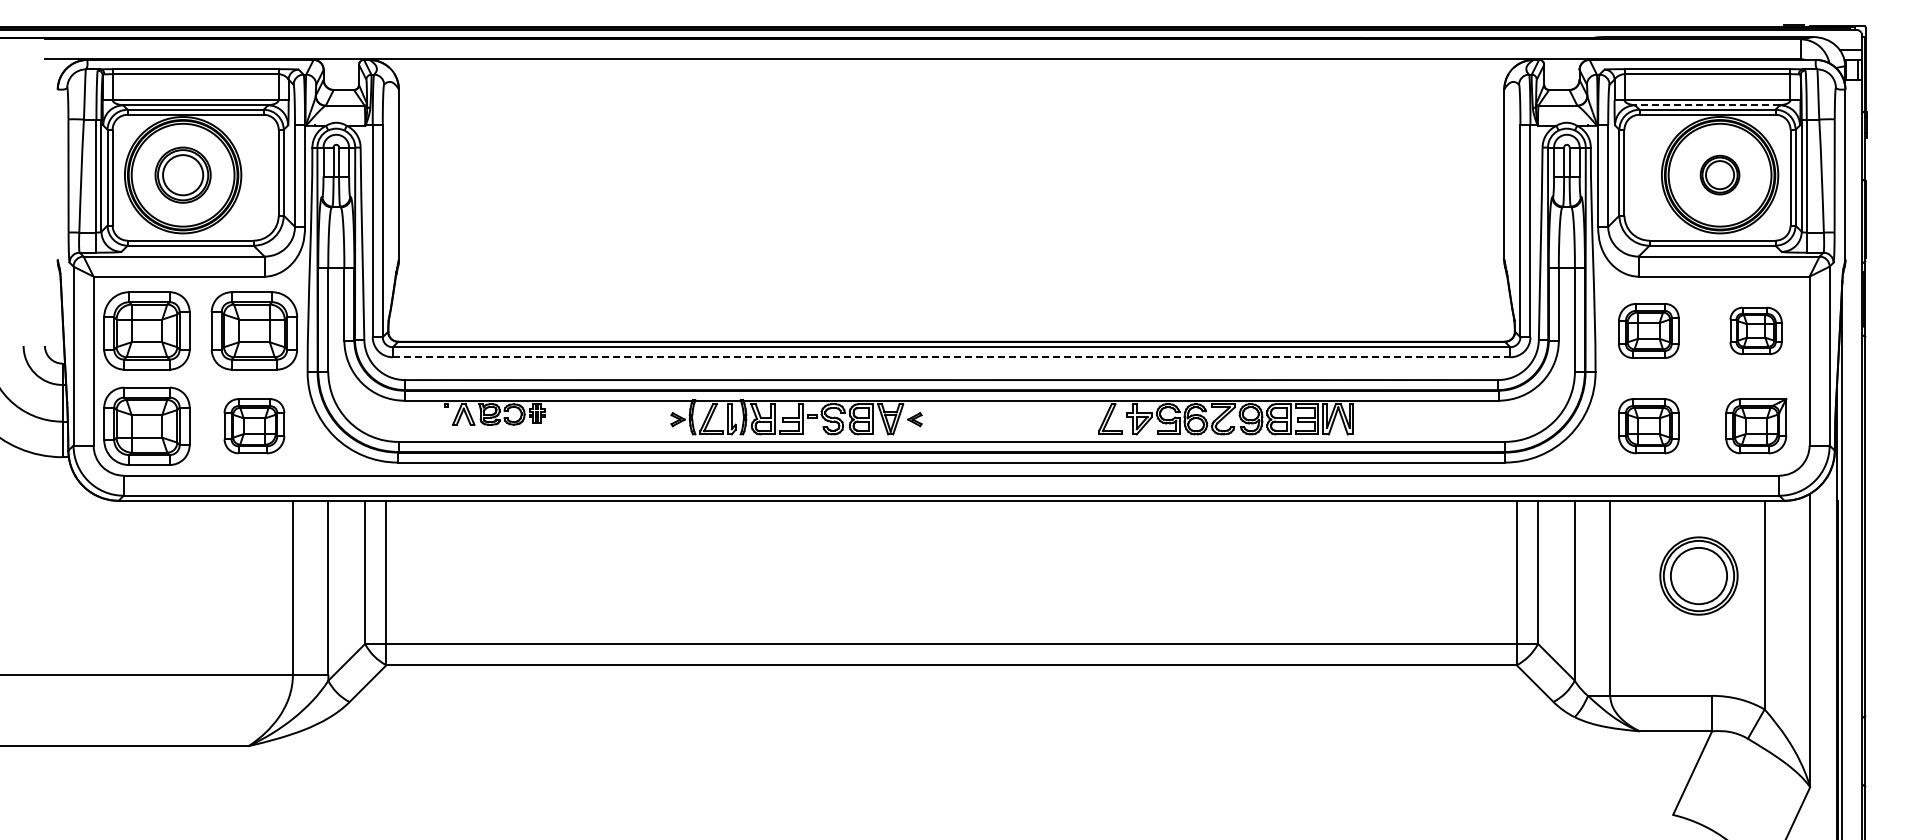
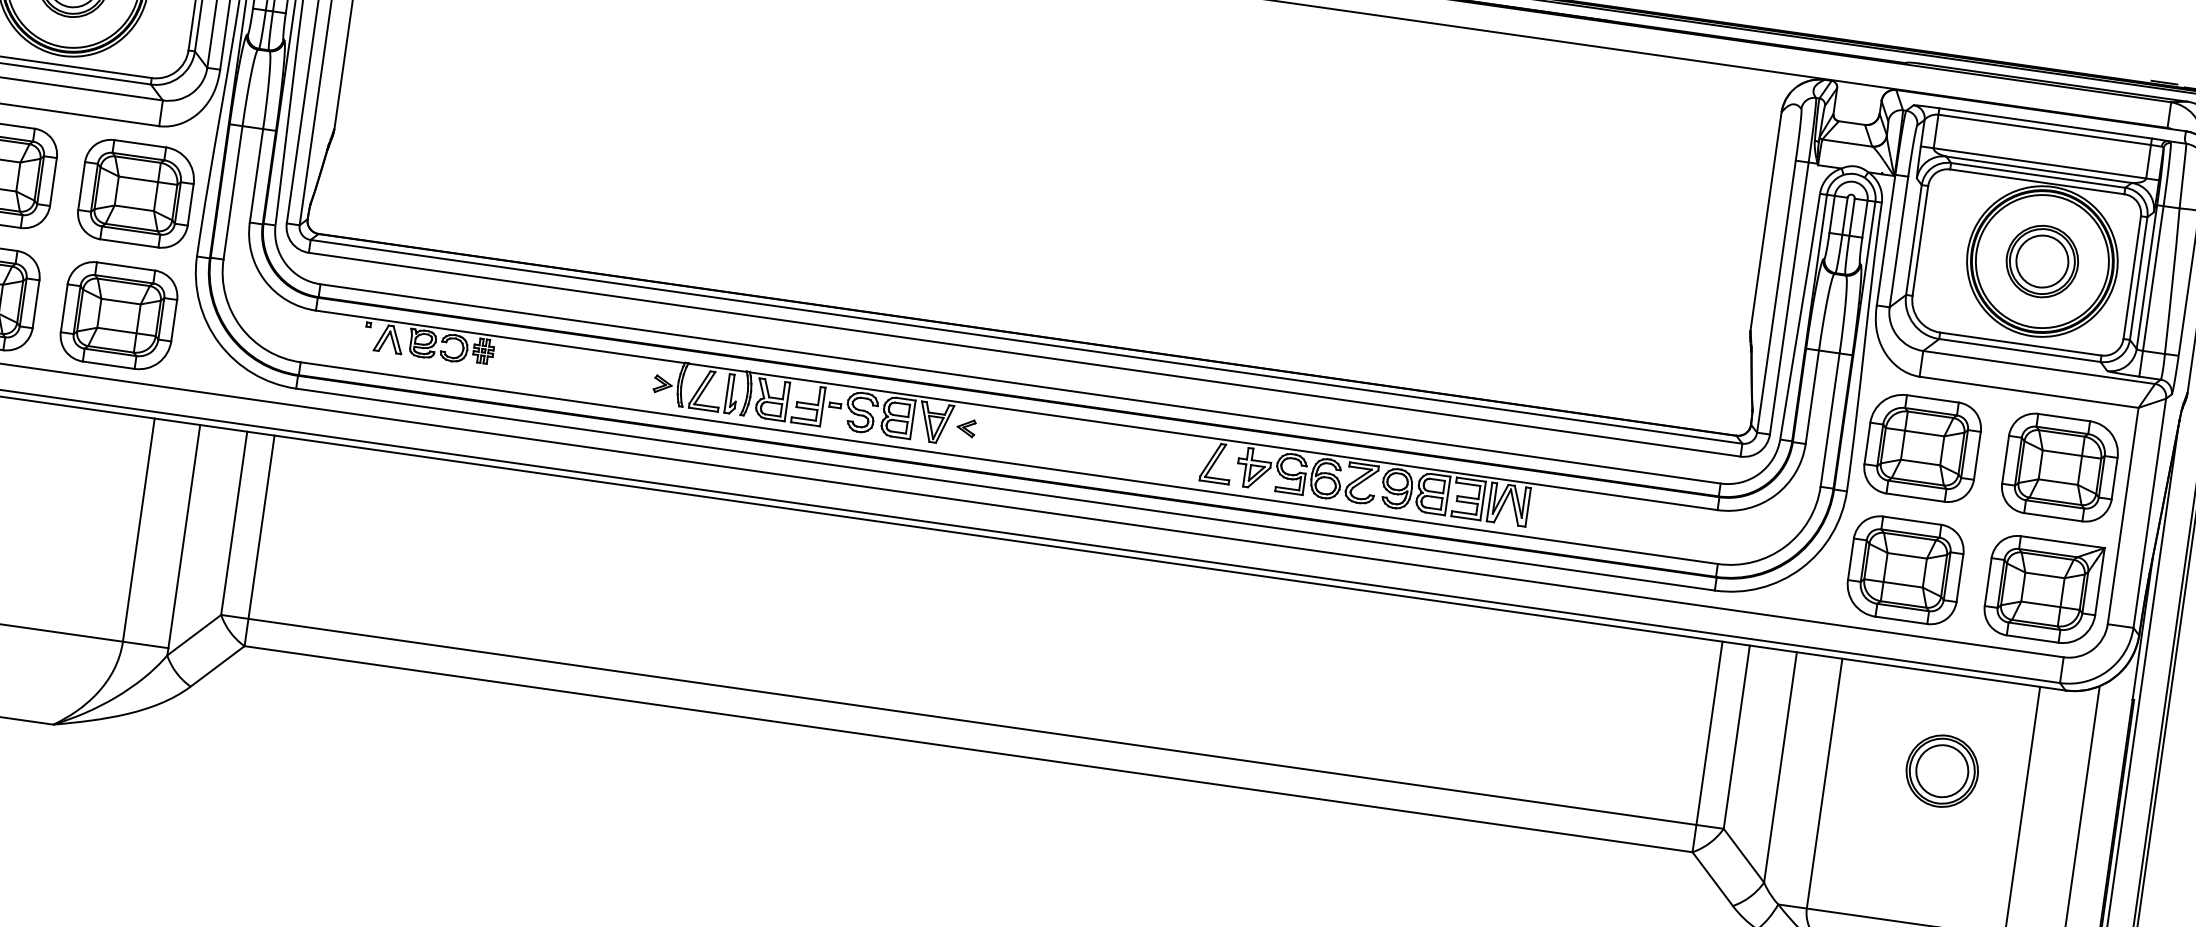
line: (1707, 105) -> (2038, 169), dashed -> solid
part: (1719, 174) -> (2041, 260), size x1.43
part: (1648, 330) -> (1922, 447), size x1.43
part: (1755, 330) -> (2059, 466), size x1.67
line: (951, 357) -> (1024, 354), dashed -> solid
part: (254, 425) -> (119, 314), size x1.43
part: (1648, 425) -> (1905, 569), size x1.43
part: (1756, 425) -> (2043, 588), size x1.43
part: (1698, 575) -> (1941, 770), size x0.71

